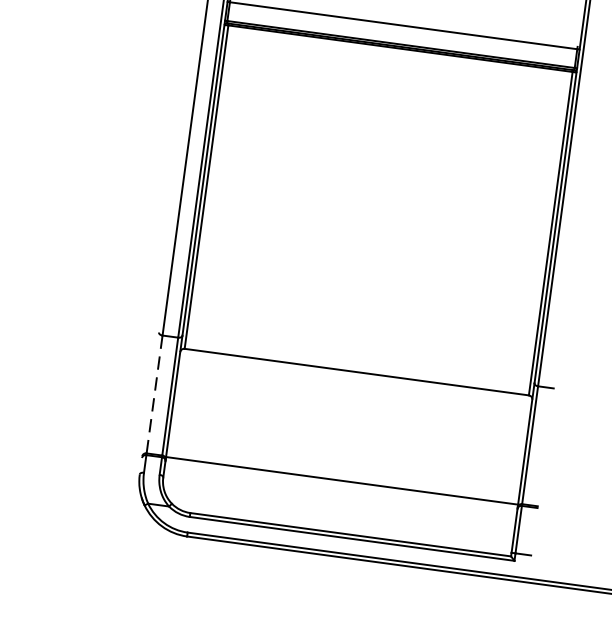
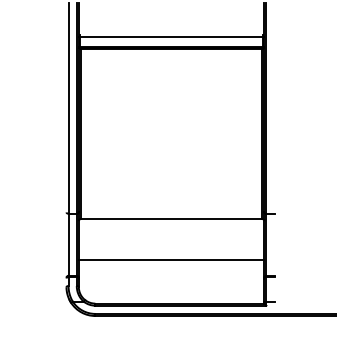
line: (154, 395) -> (68, 245), dashed -> solid
line: (341, 481) -> (171, 260), moved

